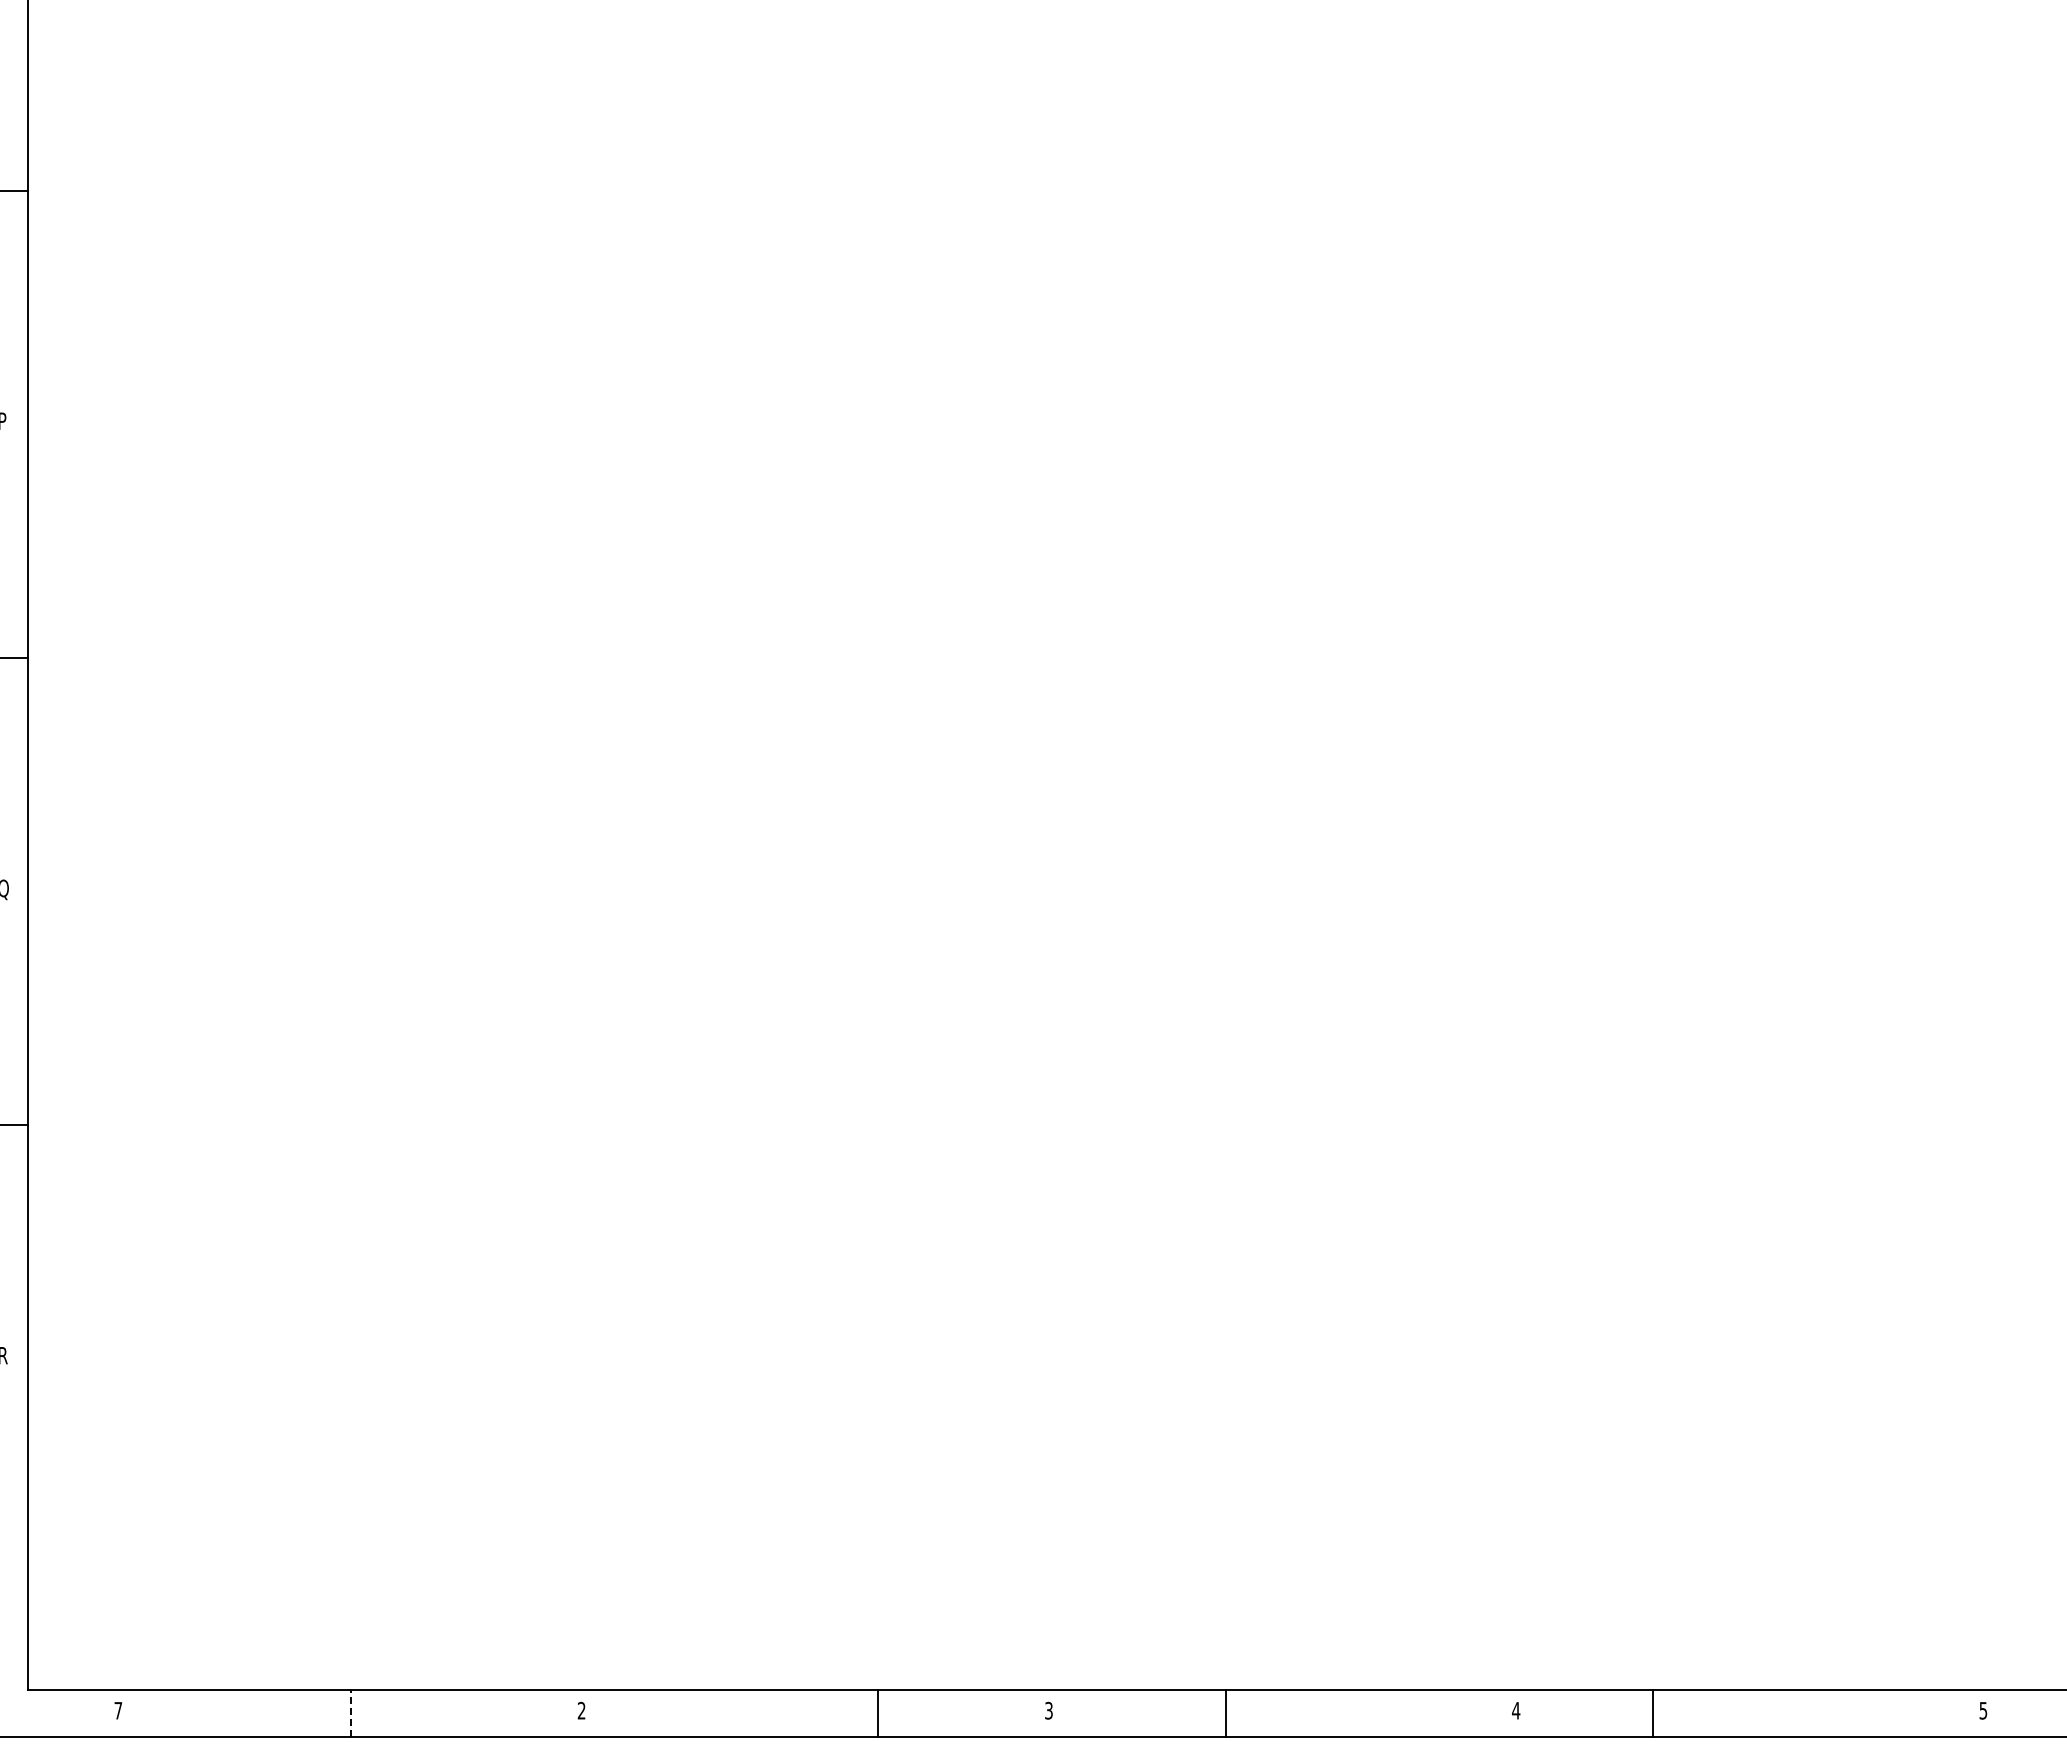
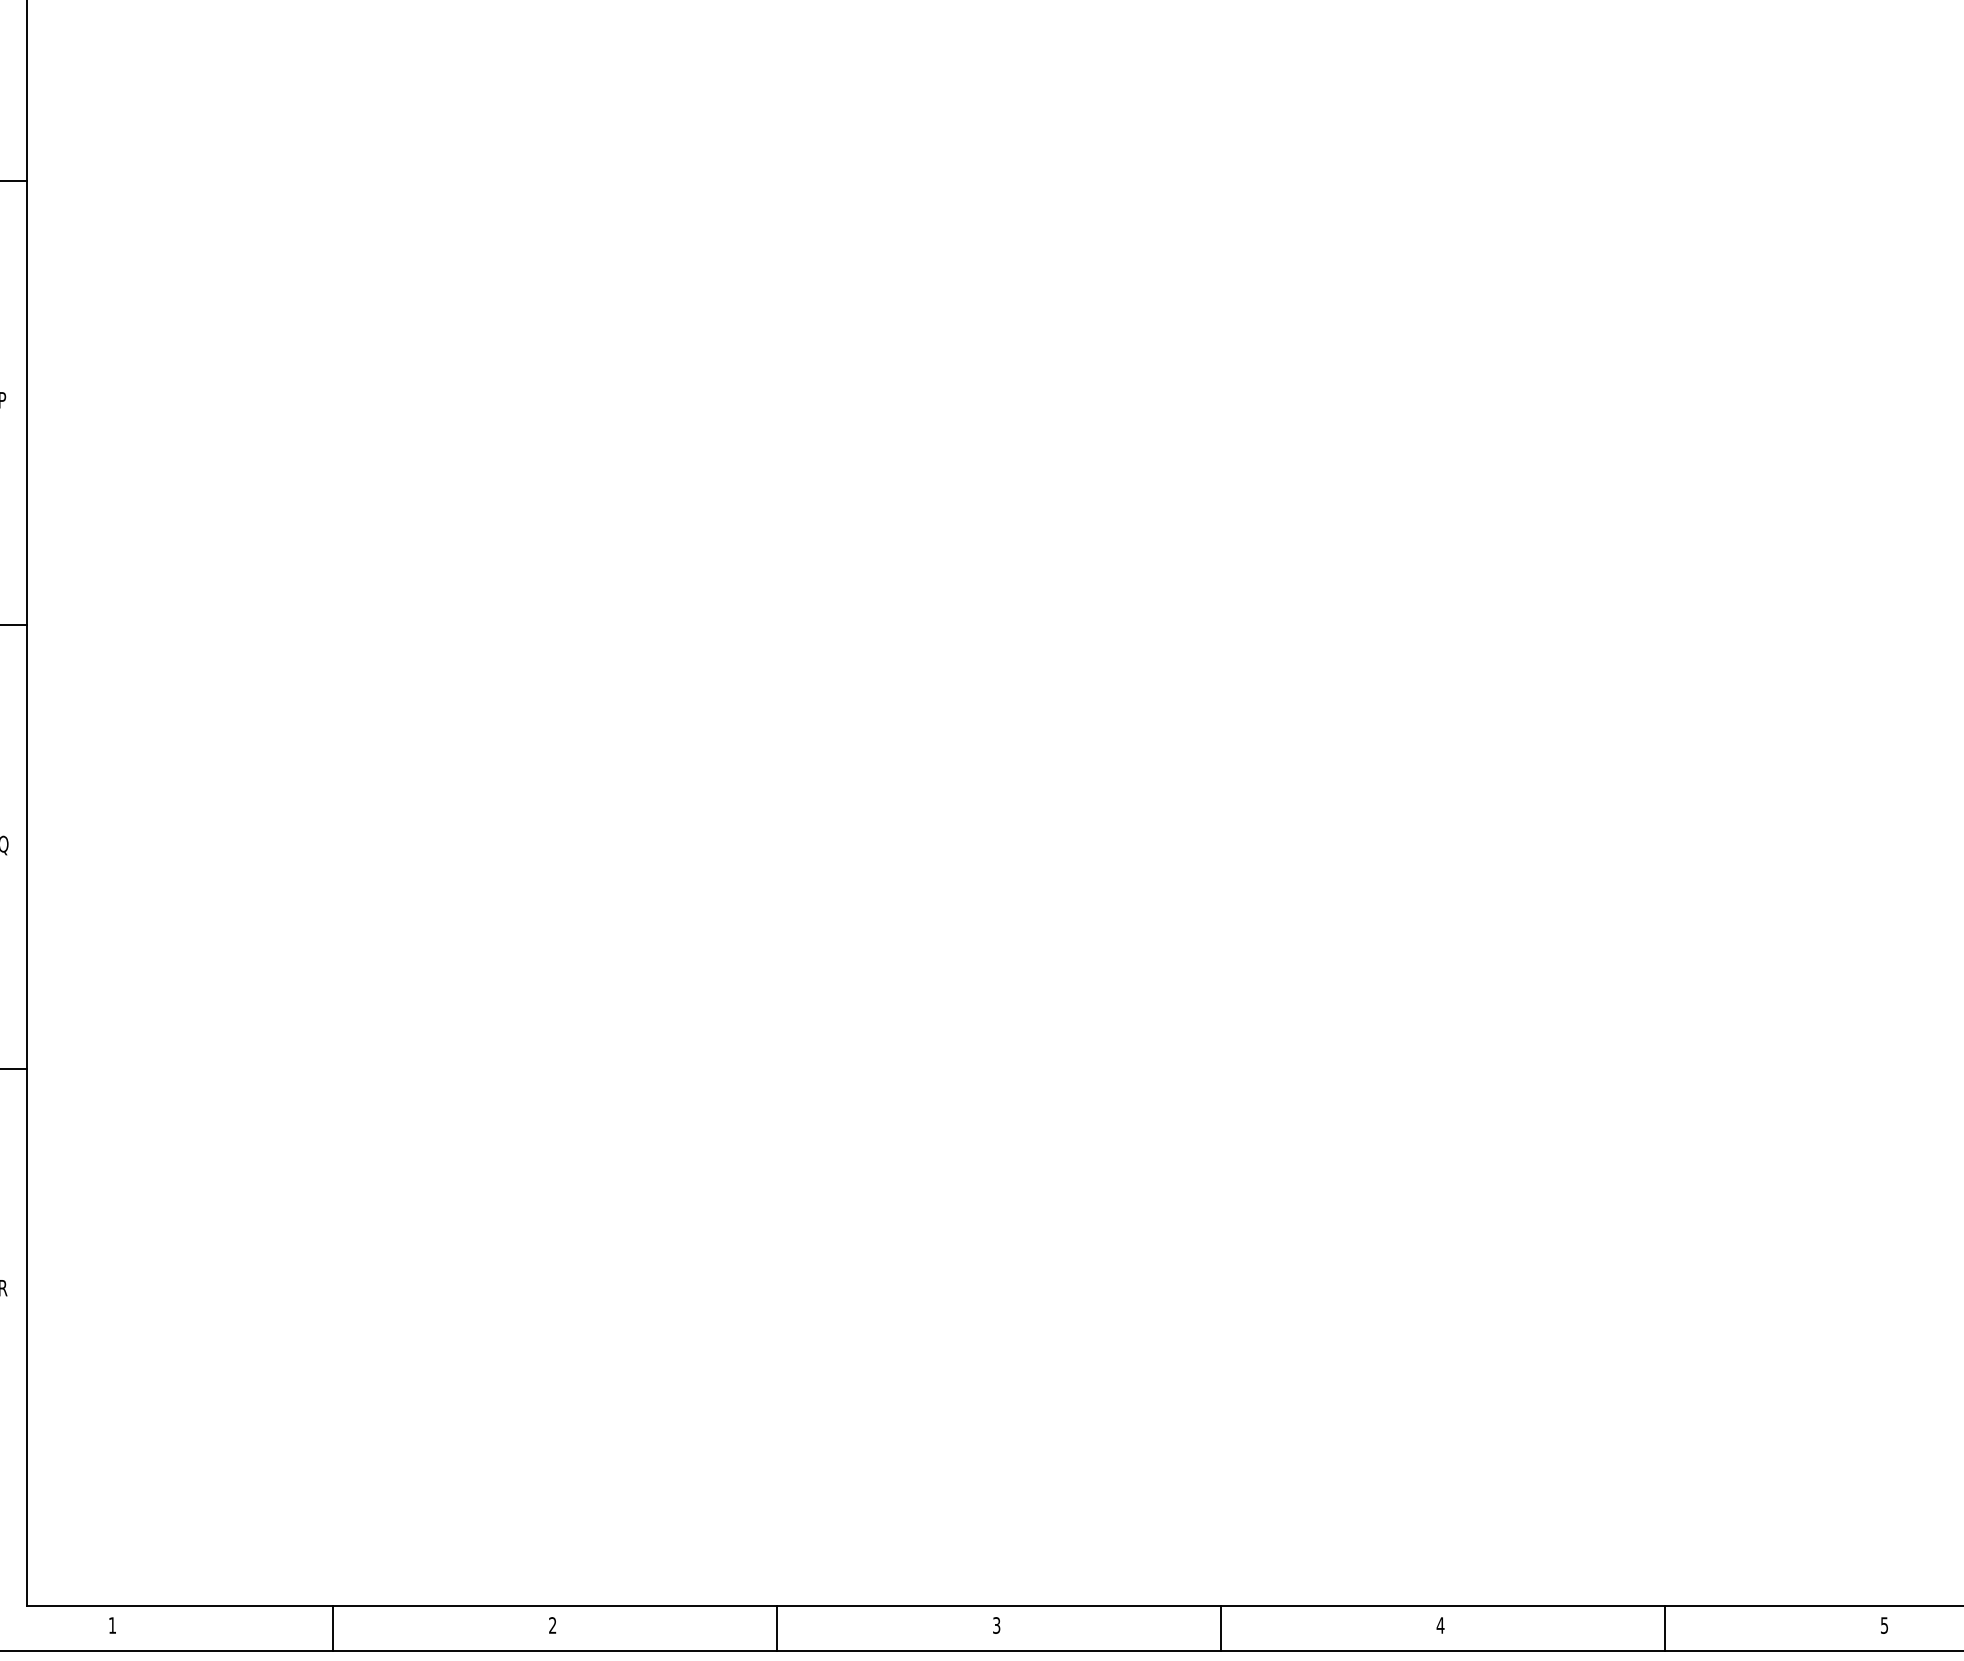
text: (118, 1710) -> (112, 1625), 7 -> 1
line: (350, 1713) -> (333, 1628), dashed -> solid
line: (878, 1713) -> (777, 1628), moved
line: (1226, 1713) -> (1221, 1628), moved
line: (1652, 1713) -> (1665, 1628), moved

